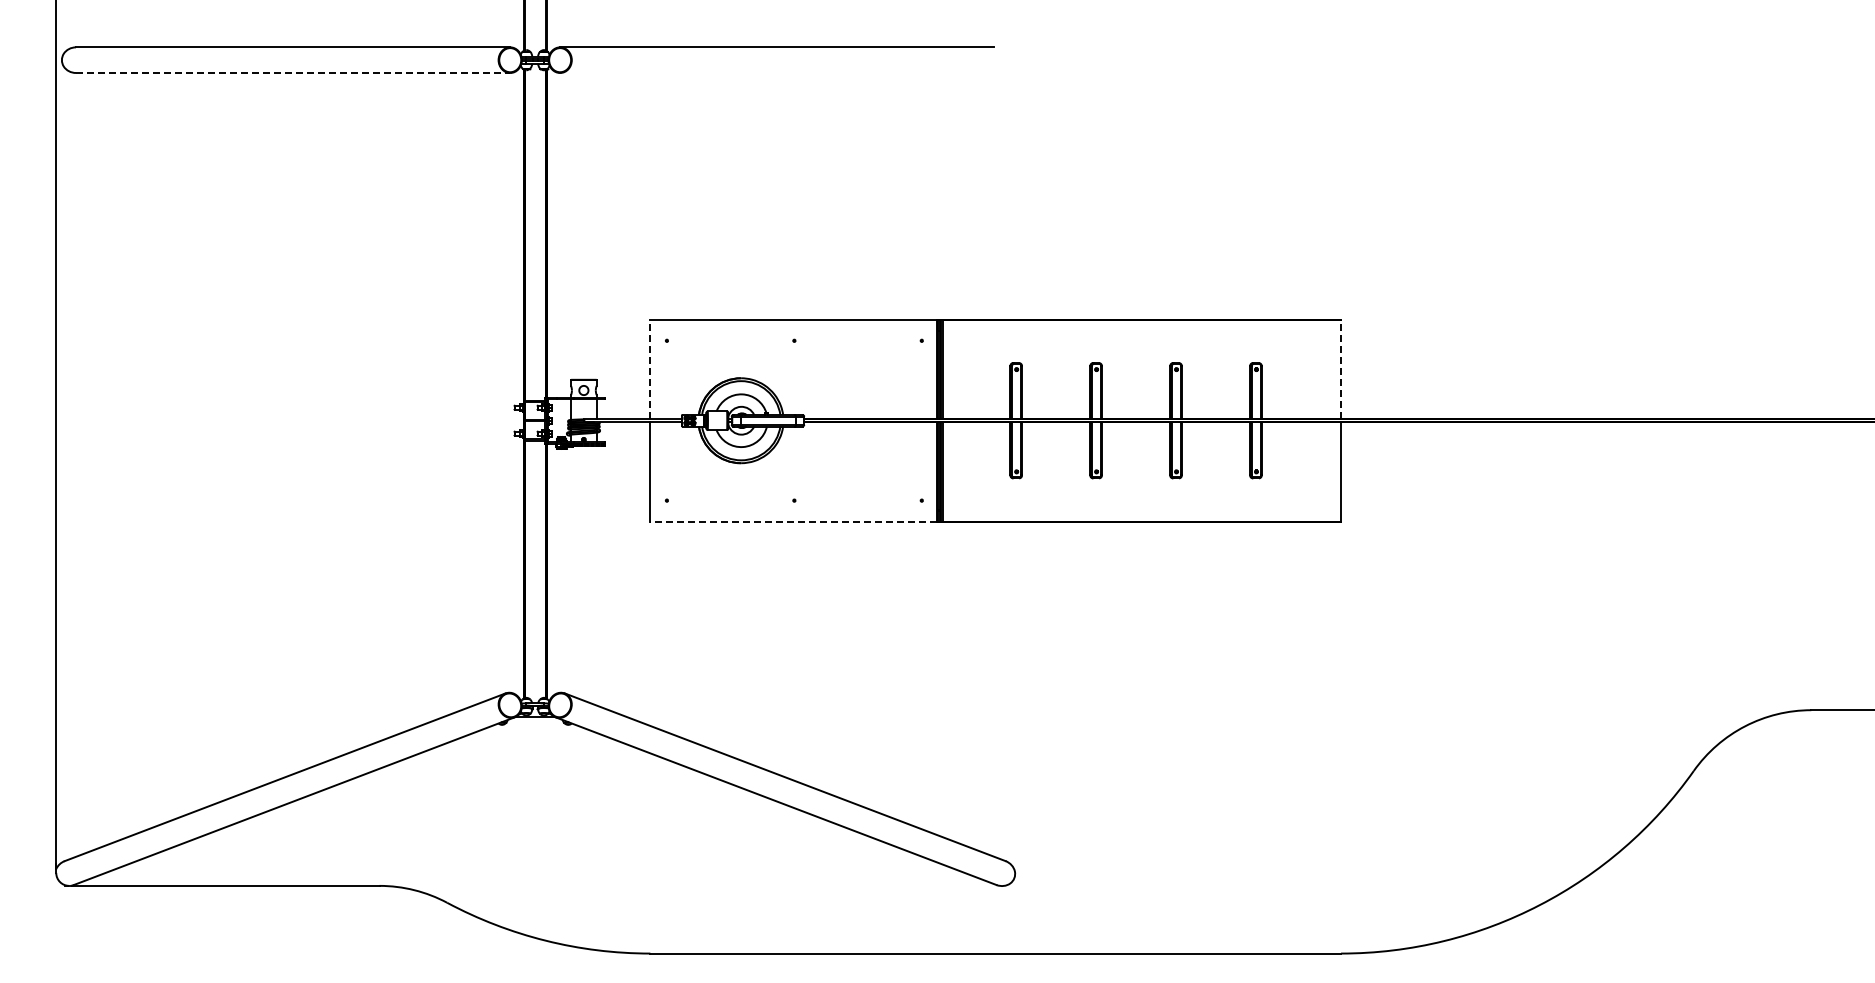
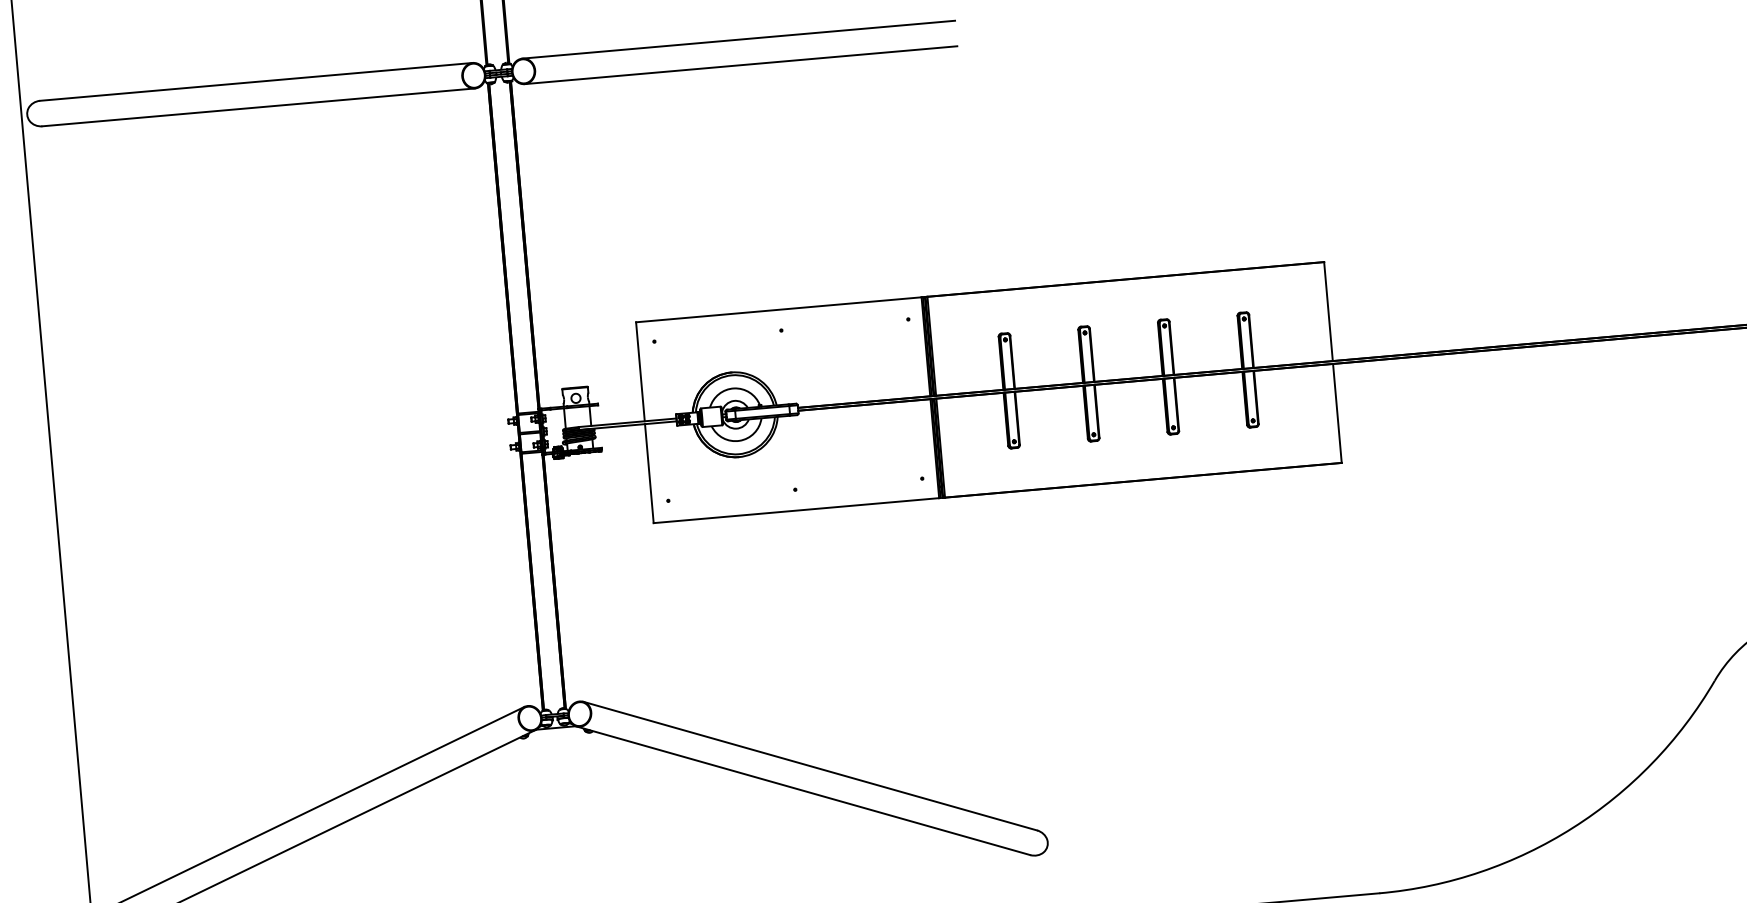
line: (293, 72) -> (259, 106), dashed -> solid
line: (777, 72) -> (741, 64), added
line: (650, 369) -> (640, 371), dashed -> solid
line: (1341, 369) -> (1328, 311), dashed -> solid
line: (793, 521) -> (796, 510), dashed -> solid

